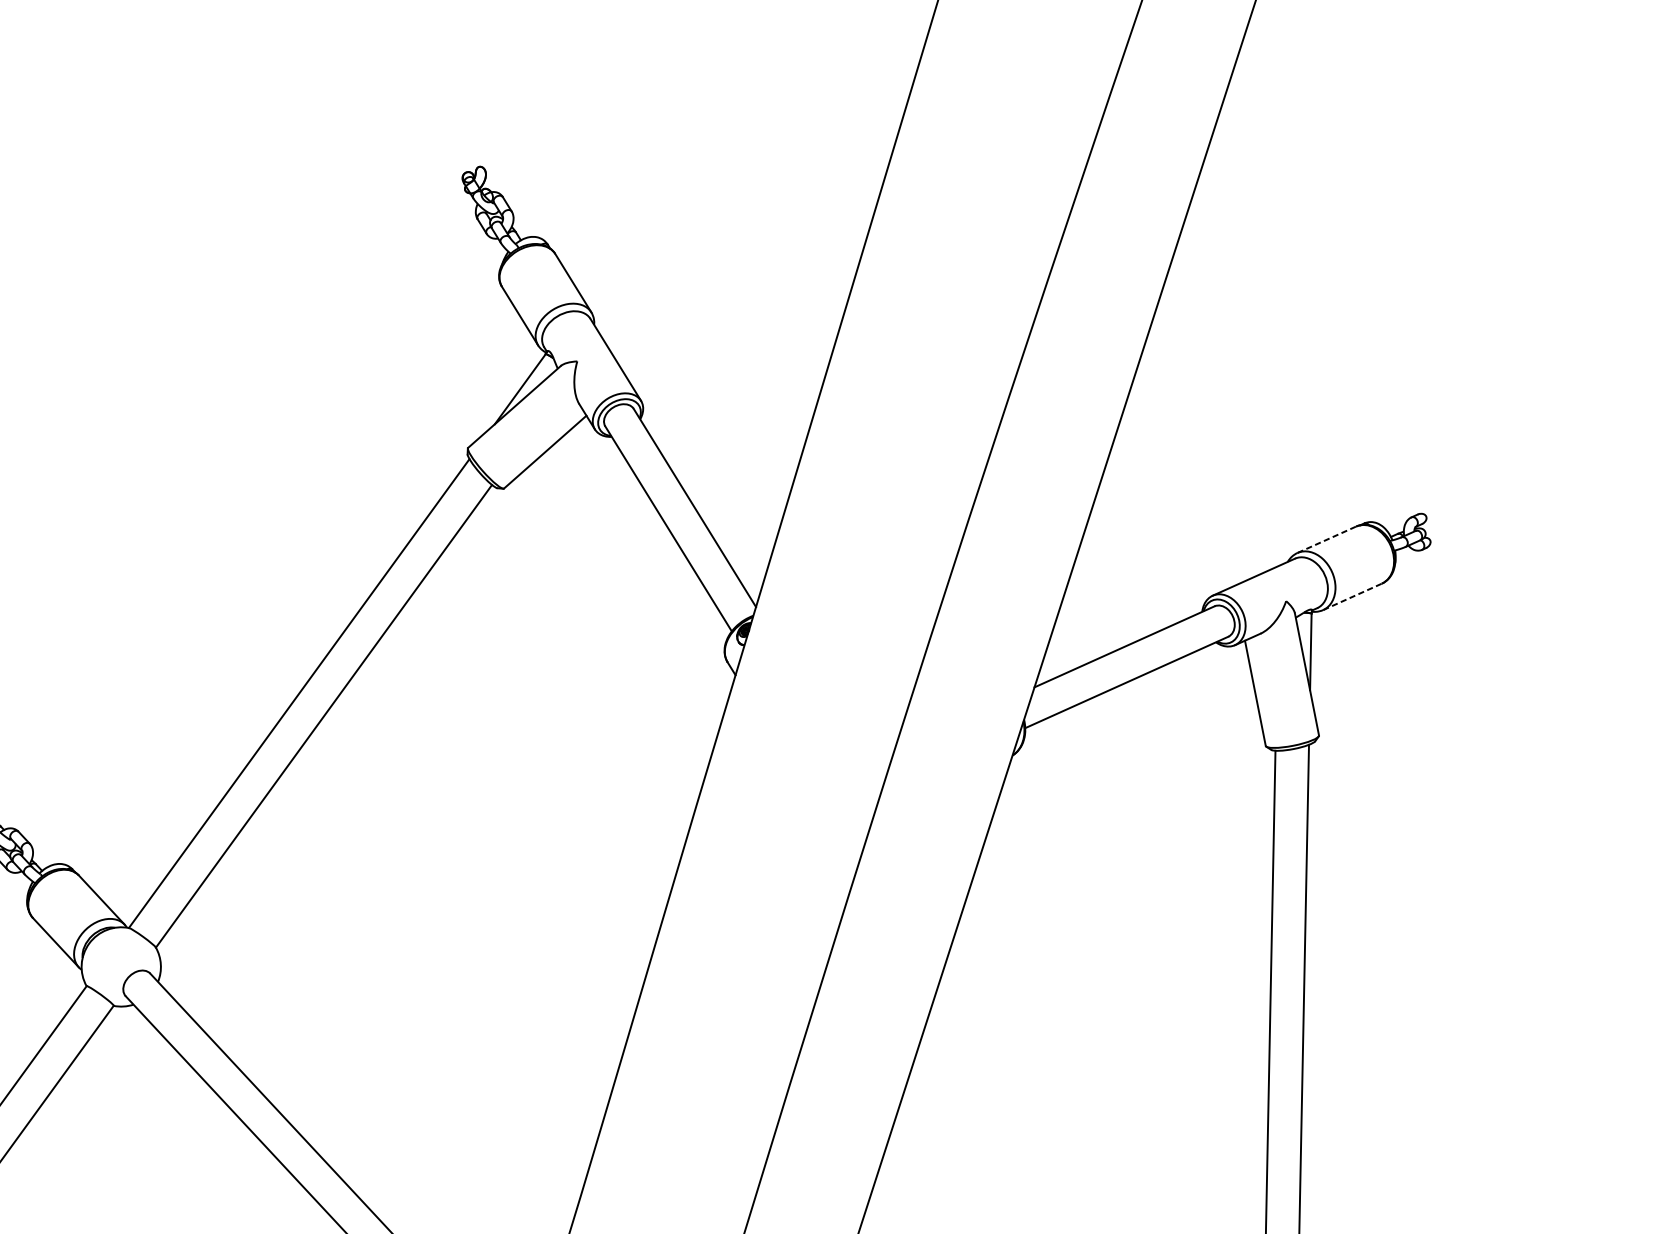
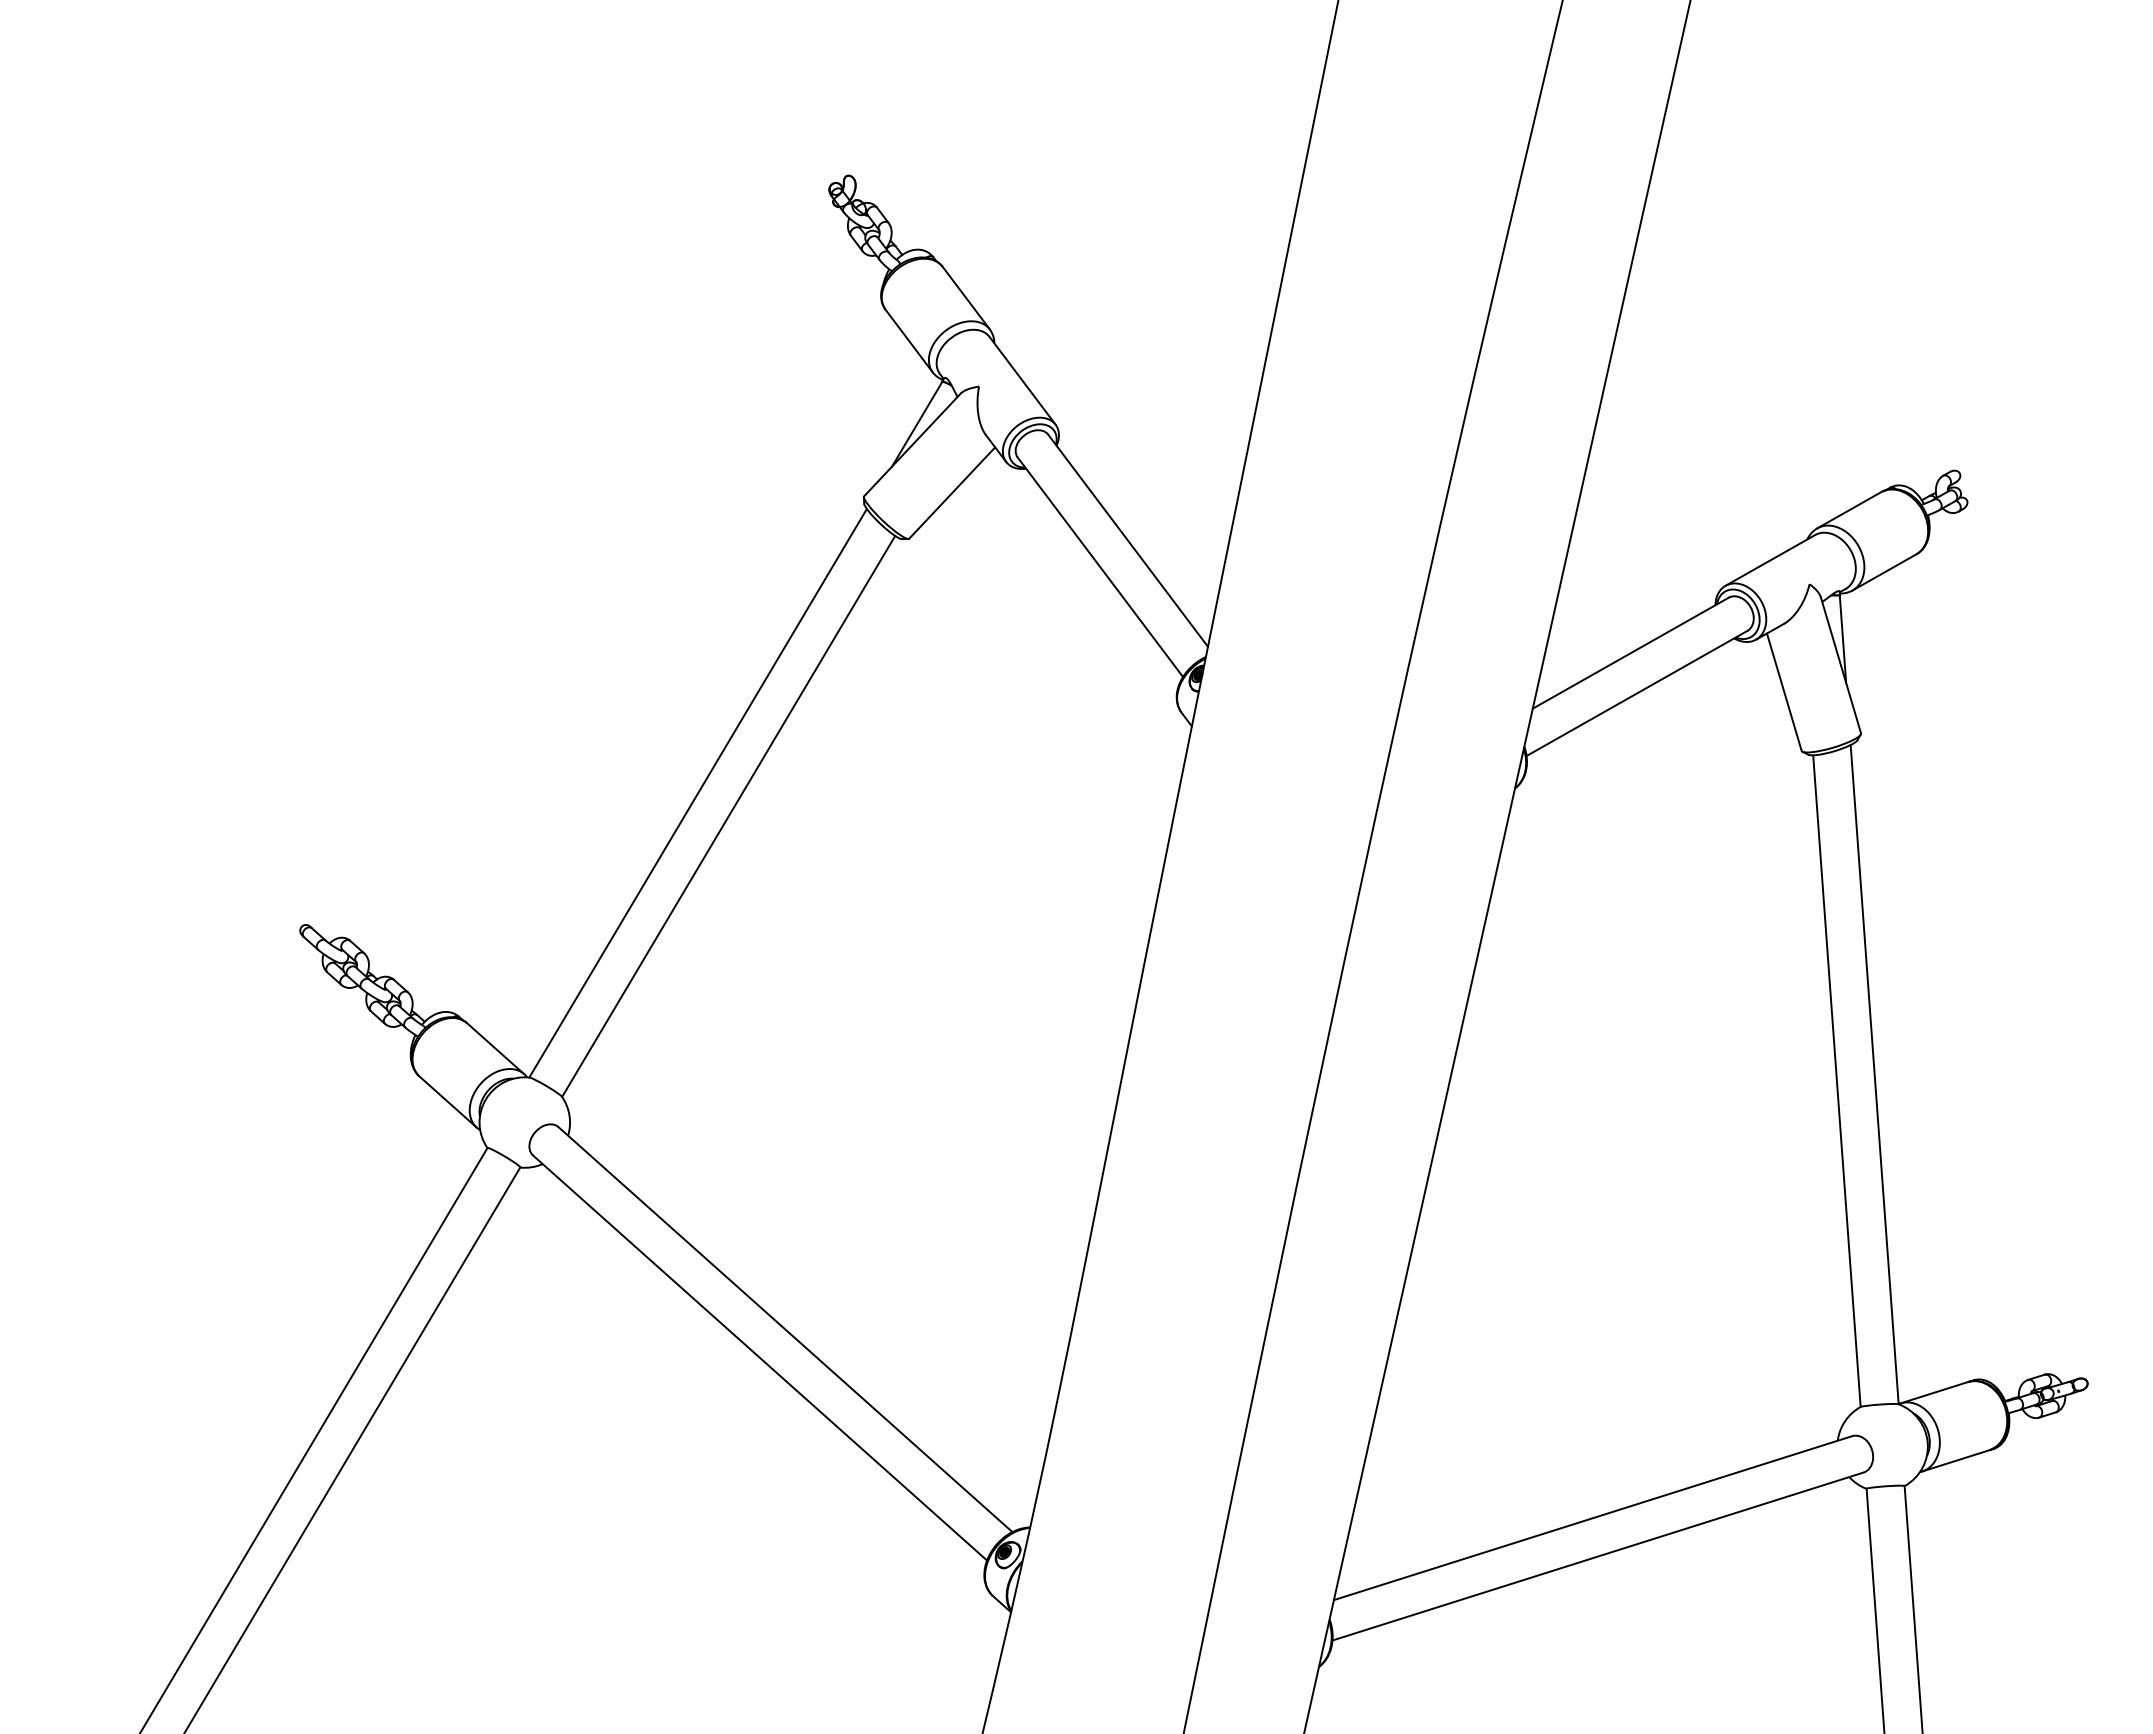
line: (1326, 540) -> (1849, 510), dashed -> solid
line: (1352, 596) -> (1884, 572), dashed -> solid

